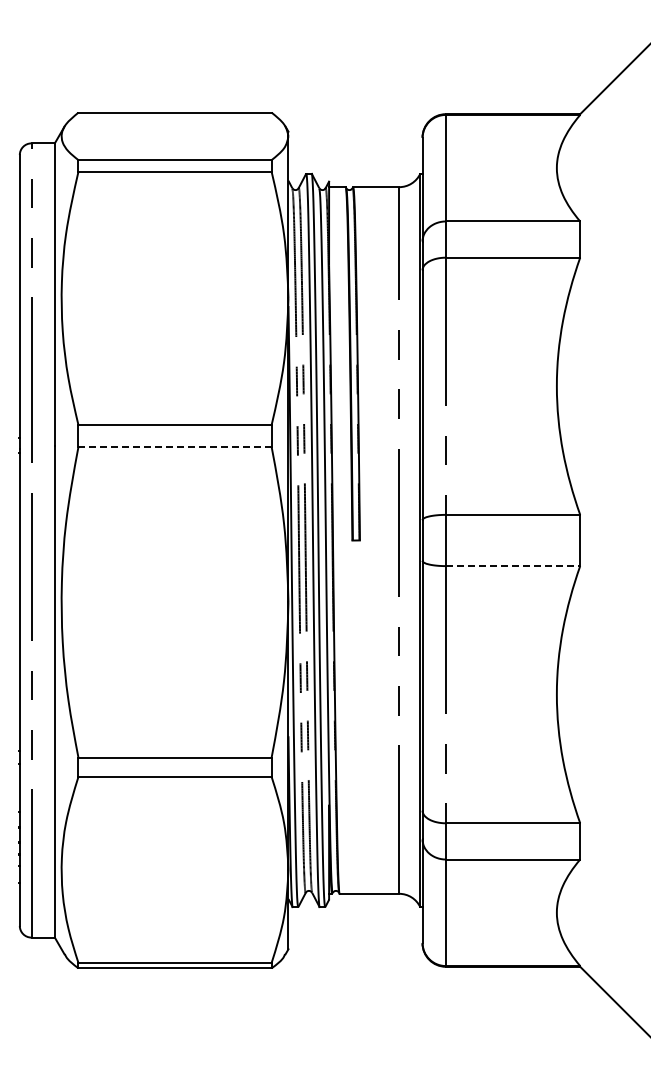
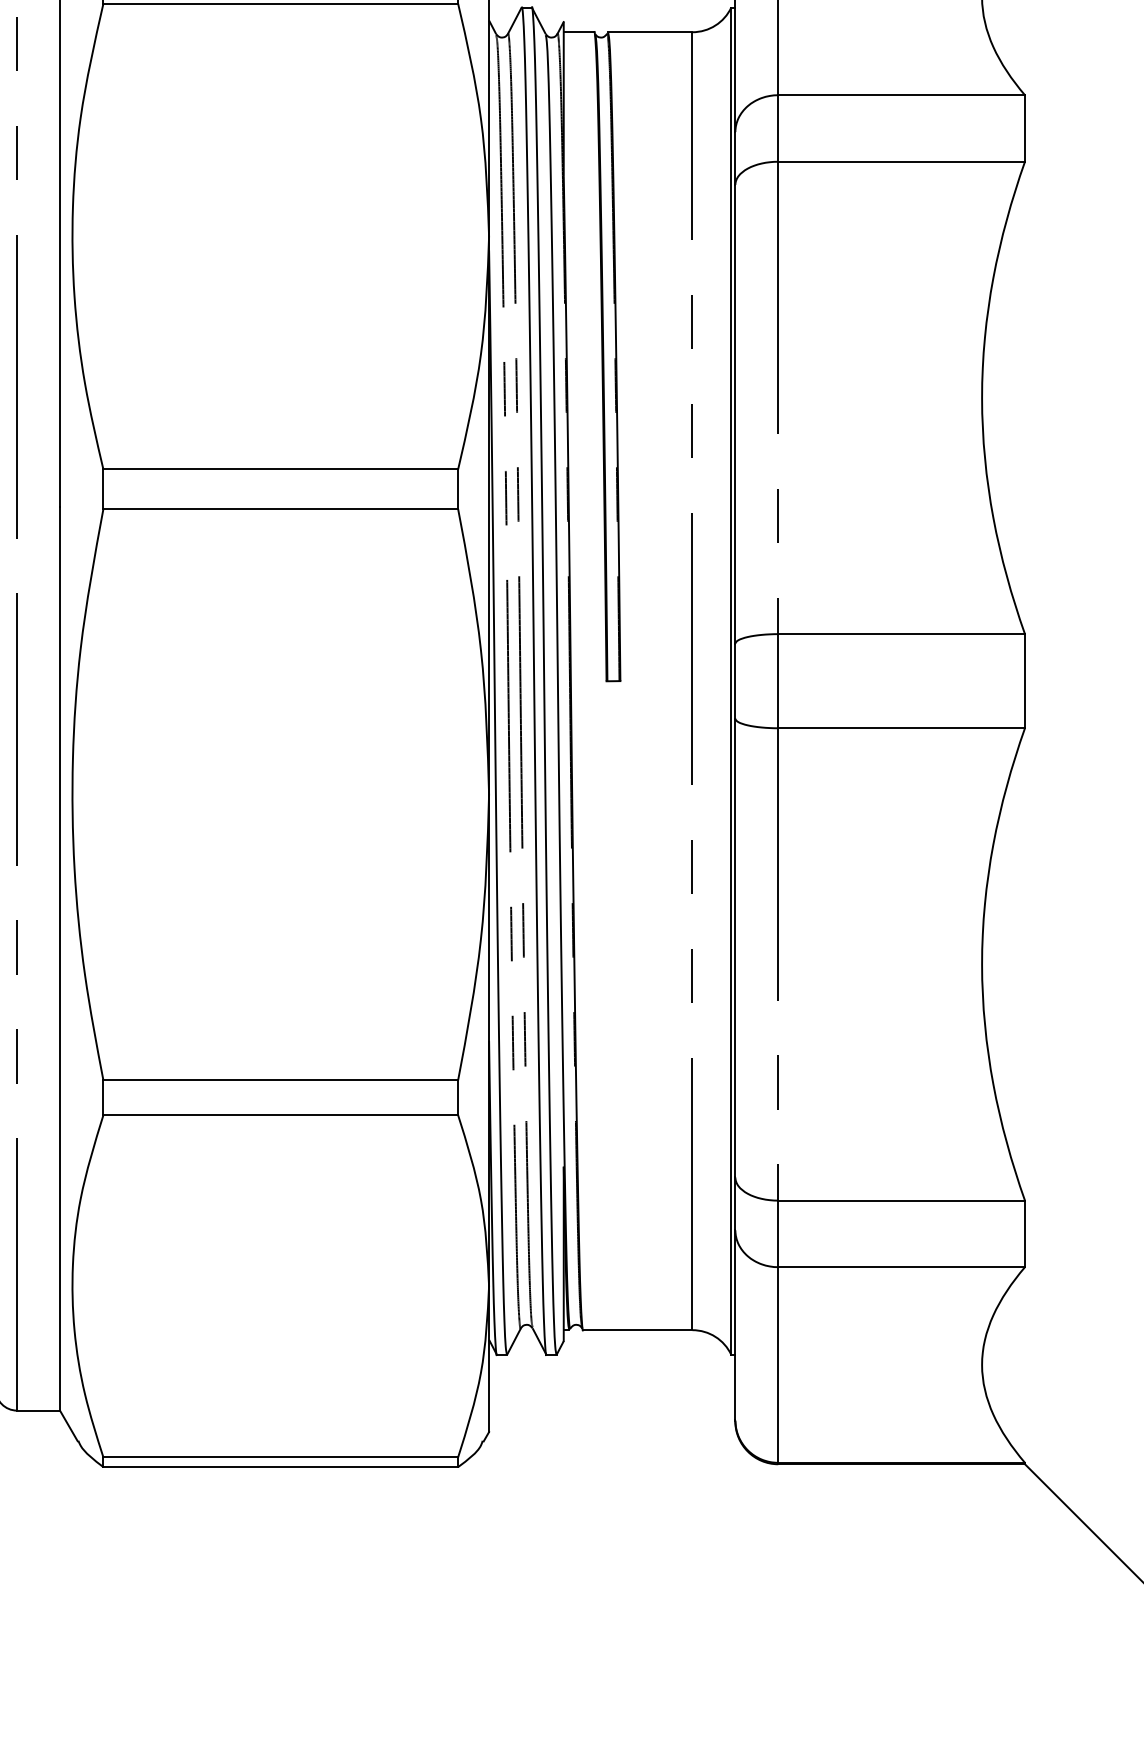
line: (175, 446) -> (281, 508), dashed -> solid
line: (513, 566) -> (902, 728), dashed -> solid

